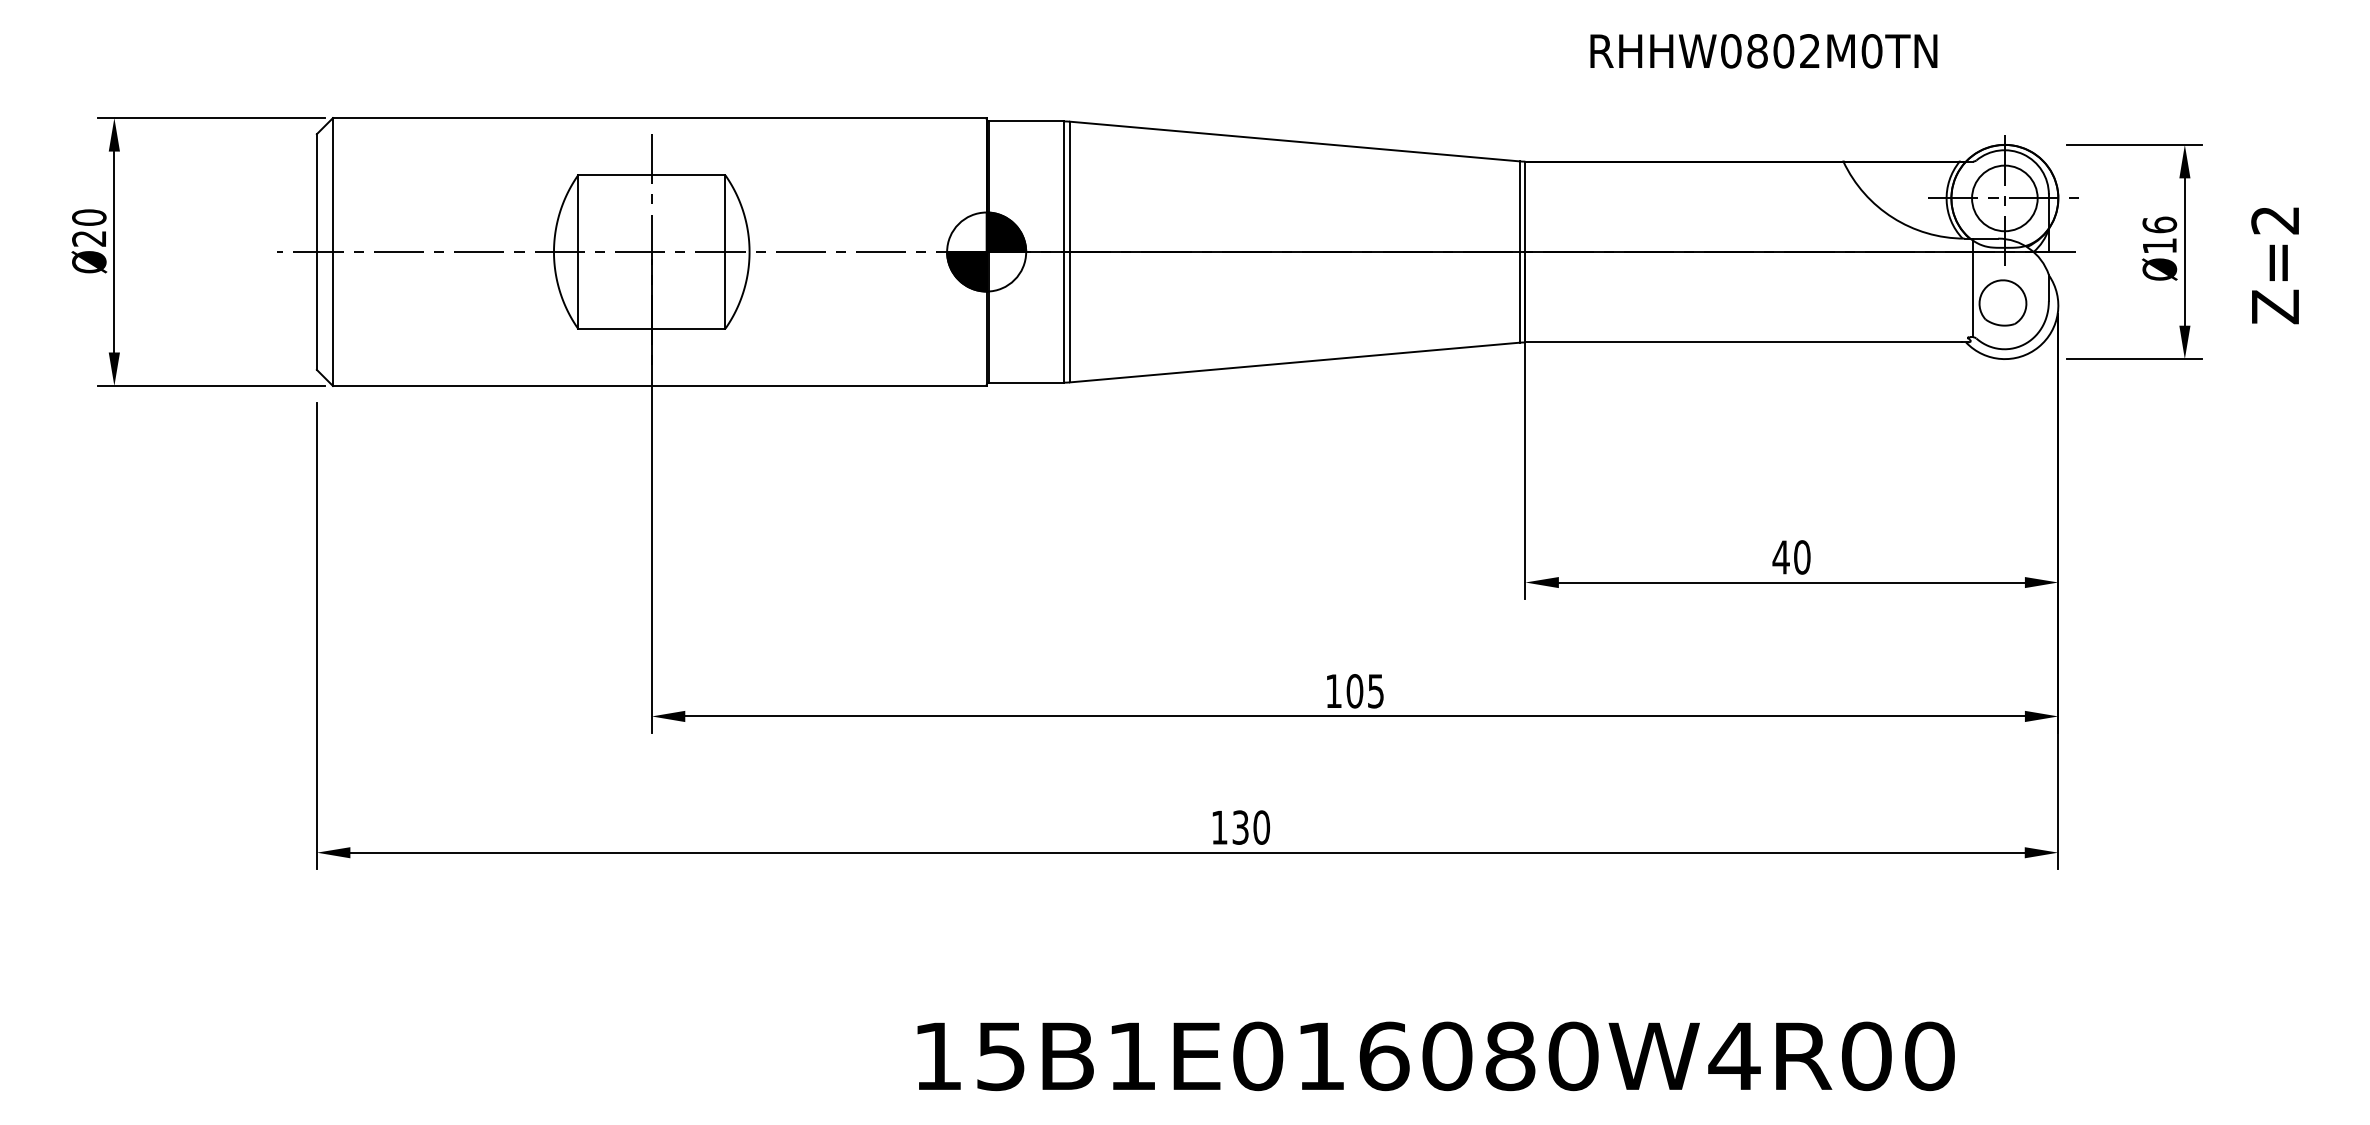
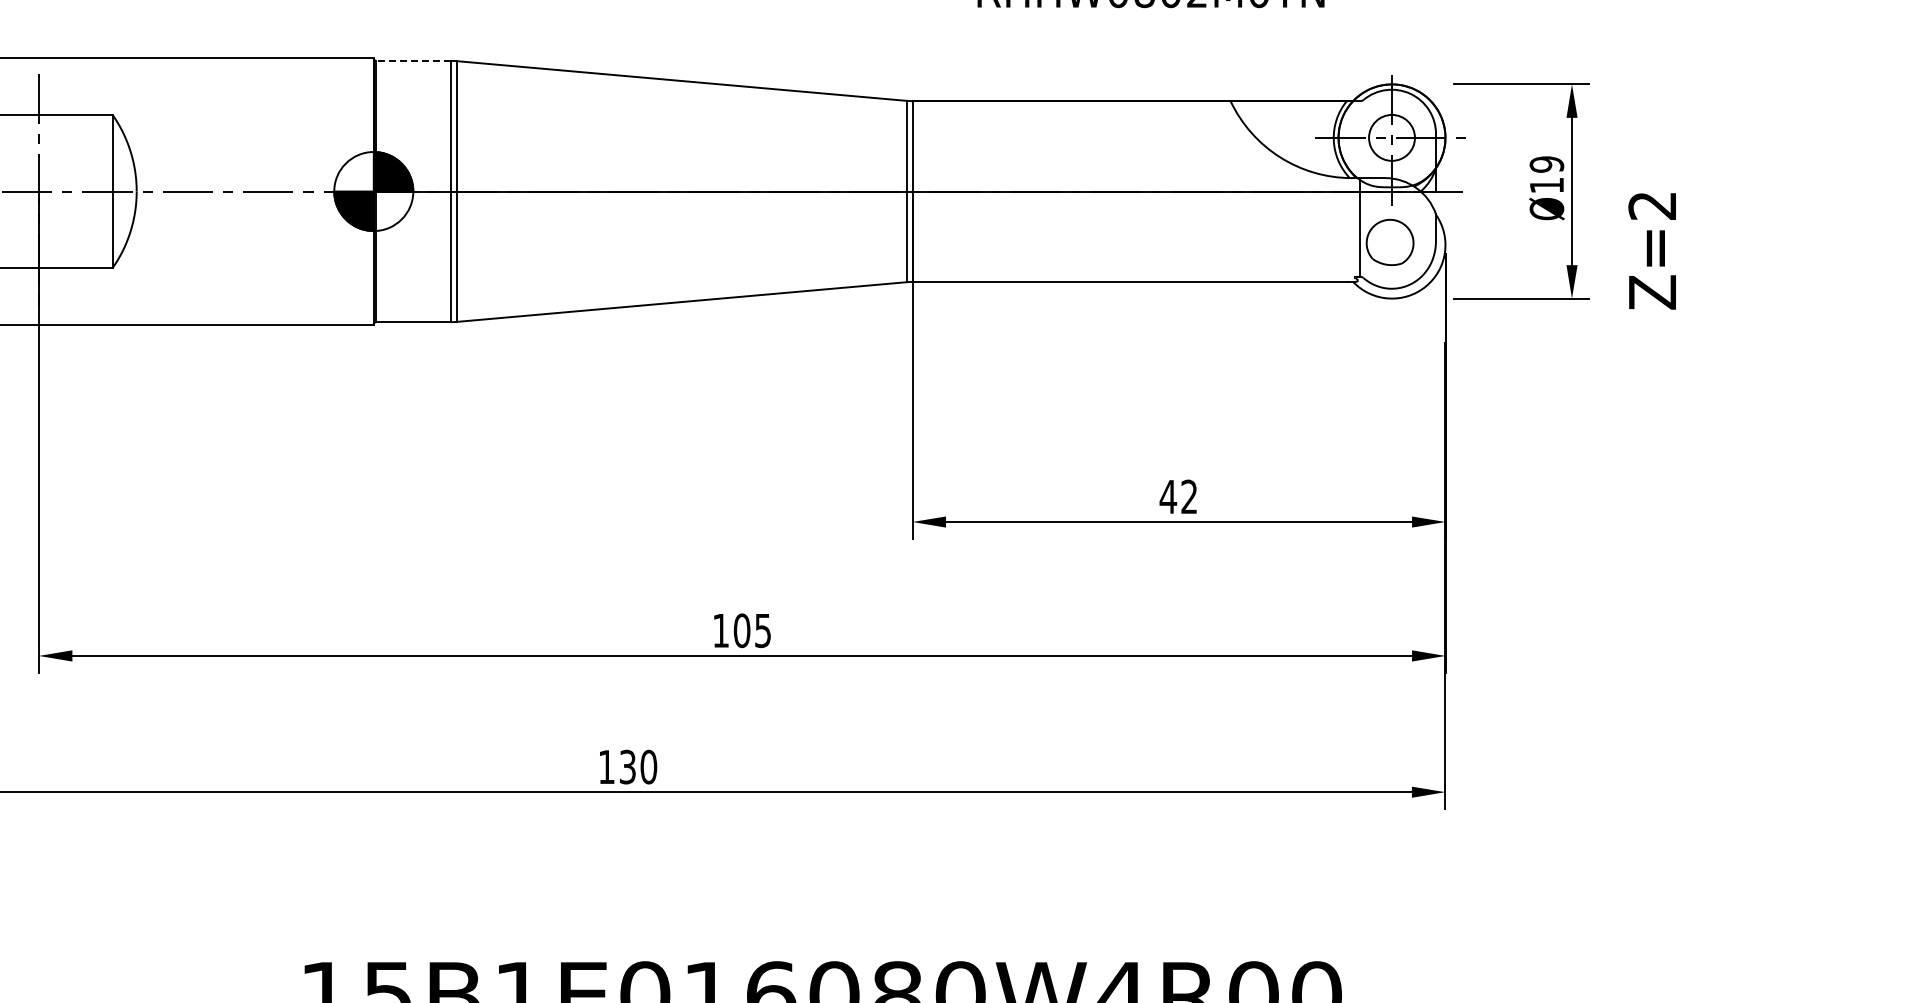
line: (1026, 121) -> (413, 60), solid -> dashed
circle: (2004, 198) -> (1391, 137), size x0.7
text: (2159, 224) -> (1546, 163), Ø16 -> Ø19
text: (2274, 265) -> (1651, 250), moved
text: (1802, 557) -> (1189, 496), 40 -> 42

